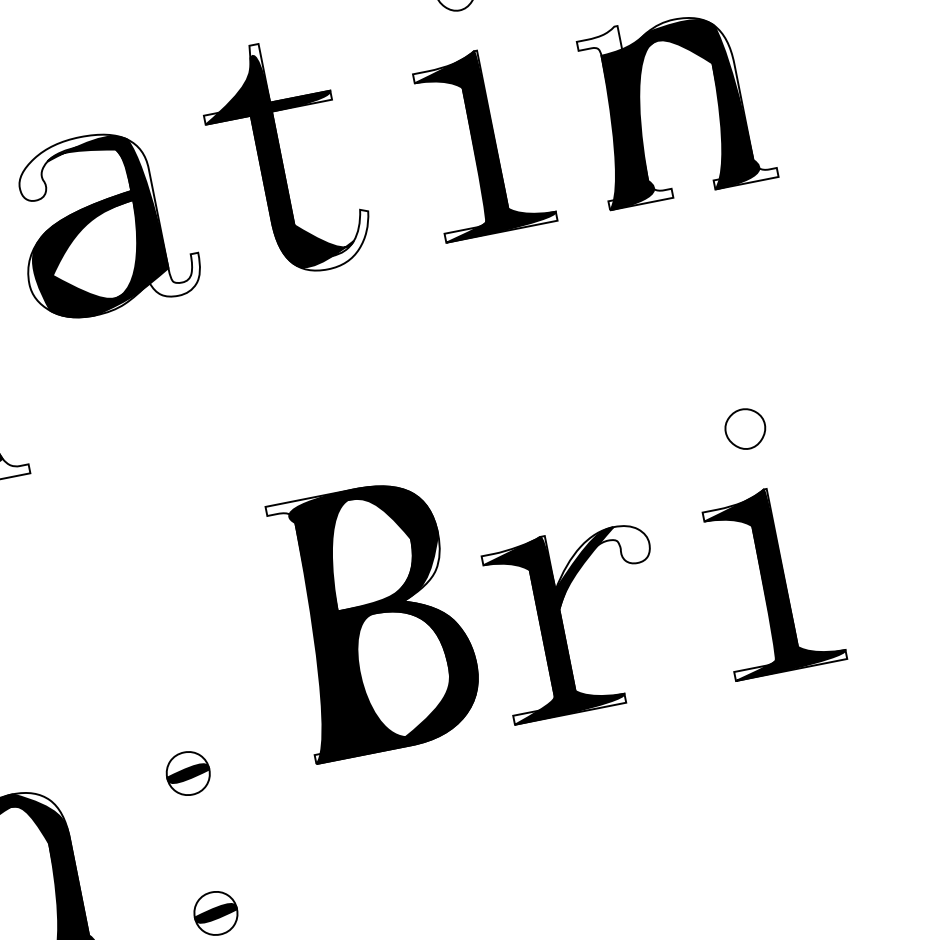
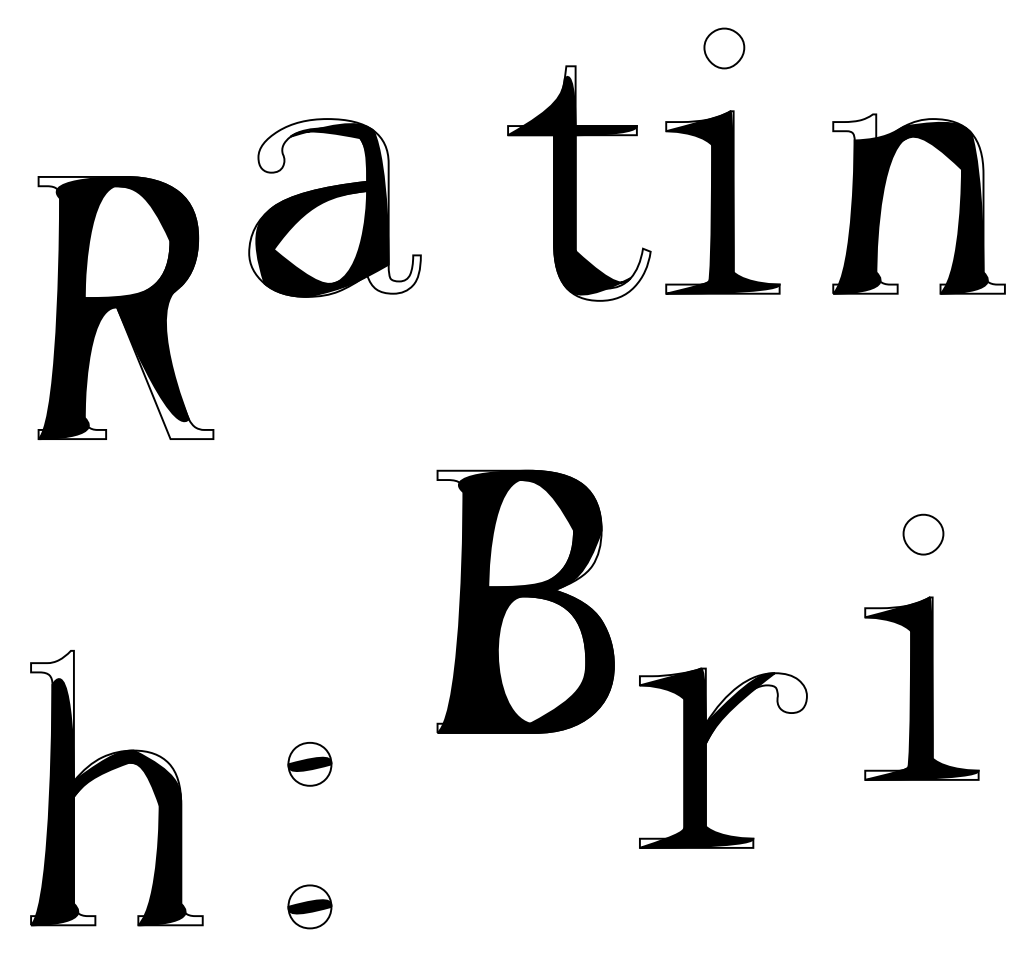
part: (285, 158) -> (579, 183), moved
part: (377, 618) -> (525, 601), moved
part: (562, 623) -> (706, 757), moved

